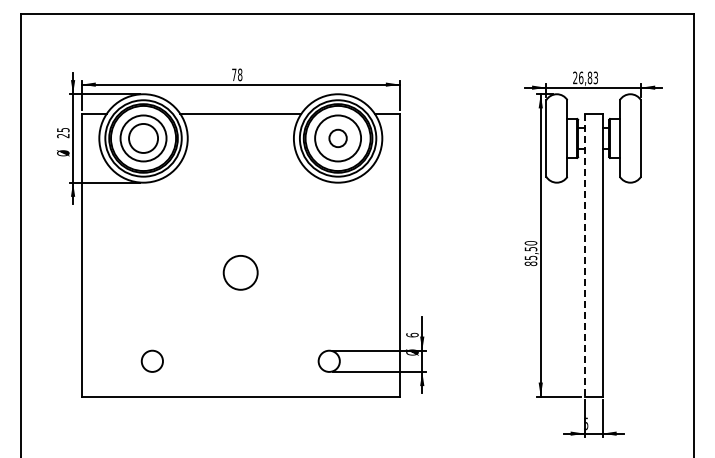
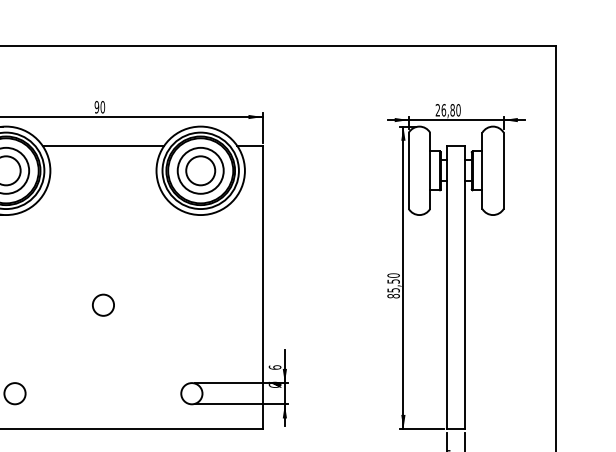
text: (237, 74) -> (100, 106), 78 -> 90
text: (595, 77) -> (458, 109), 26,83 -> 26,80
circle: (337, 137) -> (200, 169), size x1.67
line: (584, 255) -> (447, 287), dashed -> solid
circle: (240, 272) -> (103, 304), size x0.62

